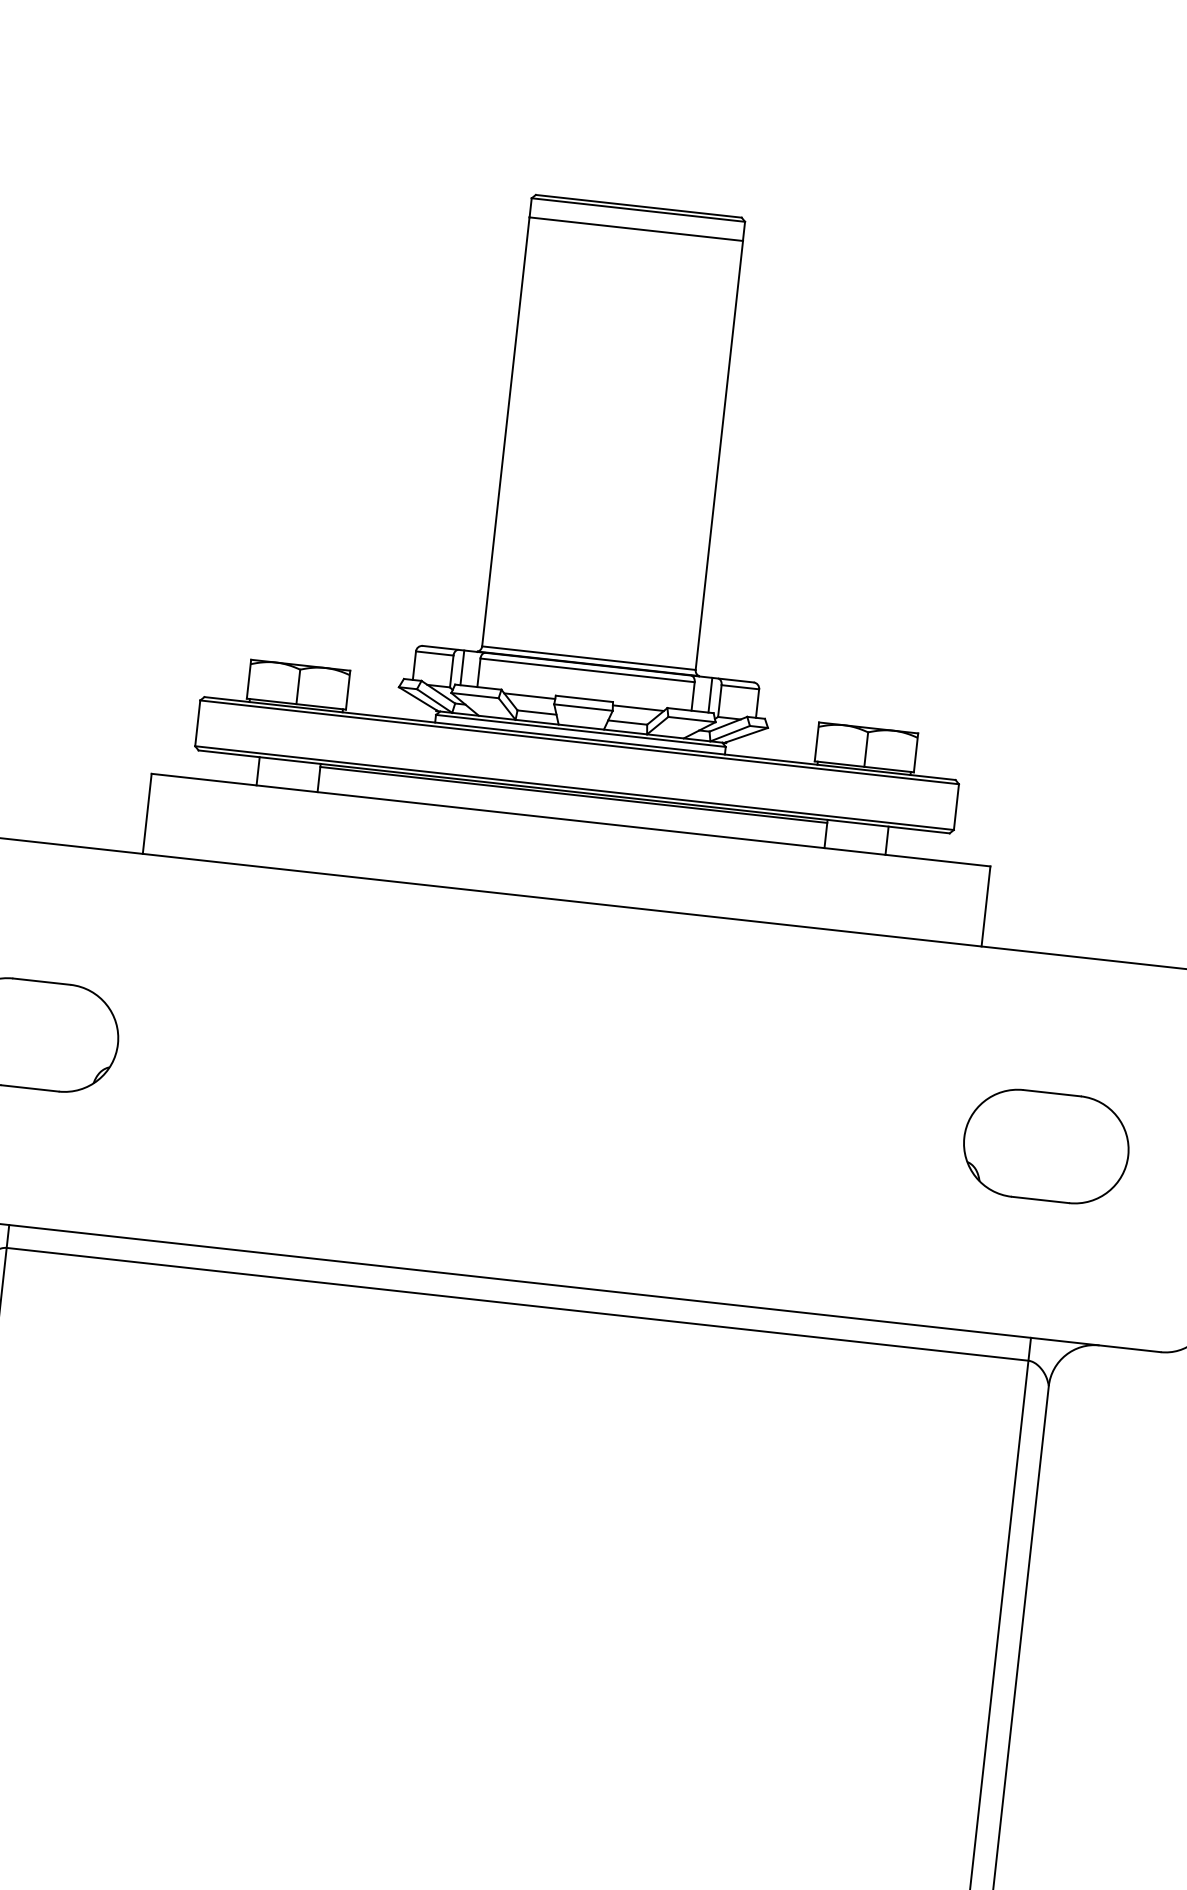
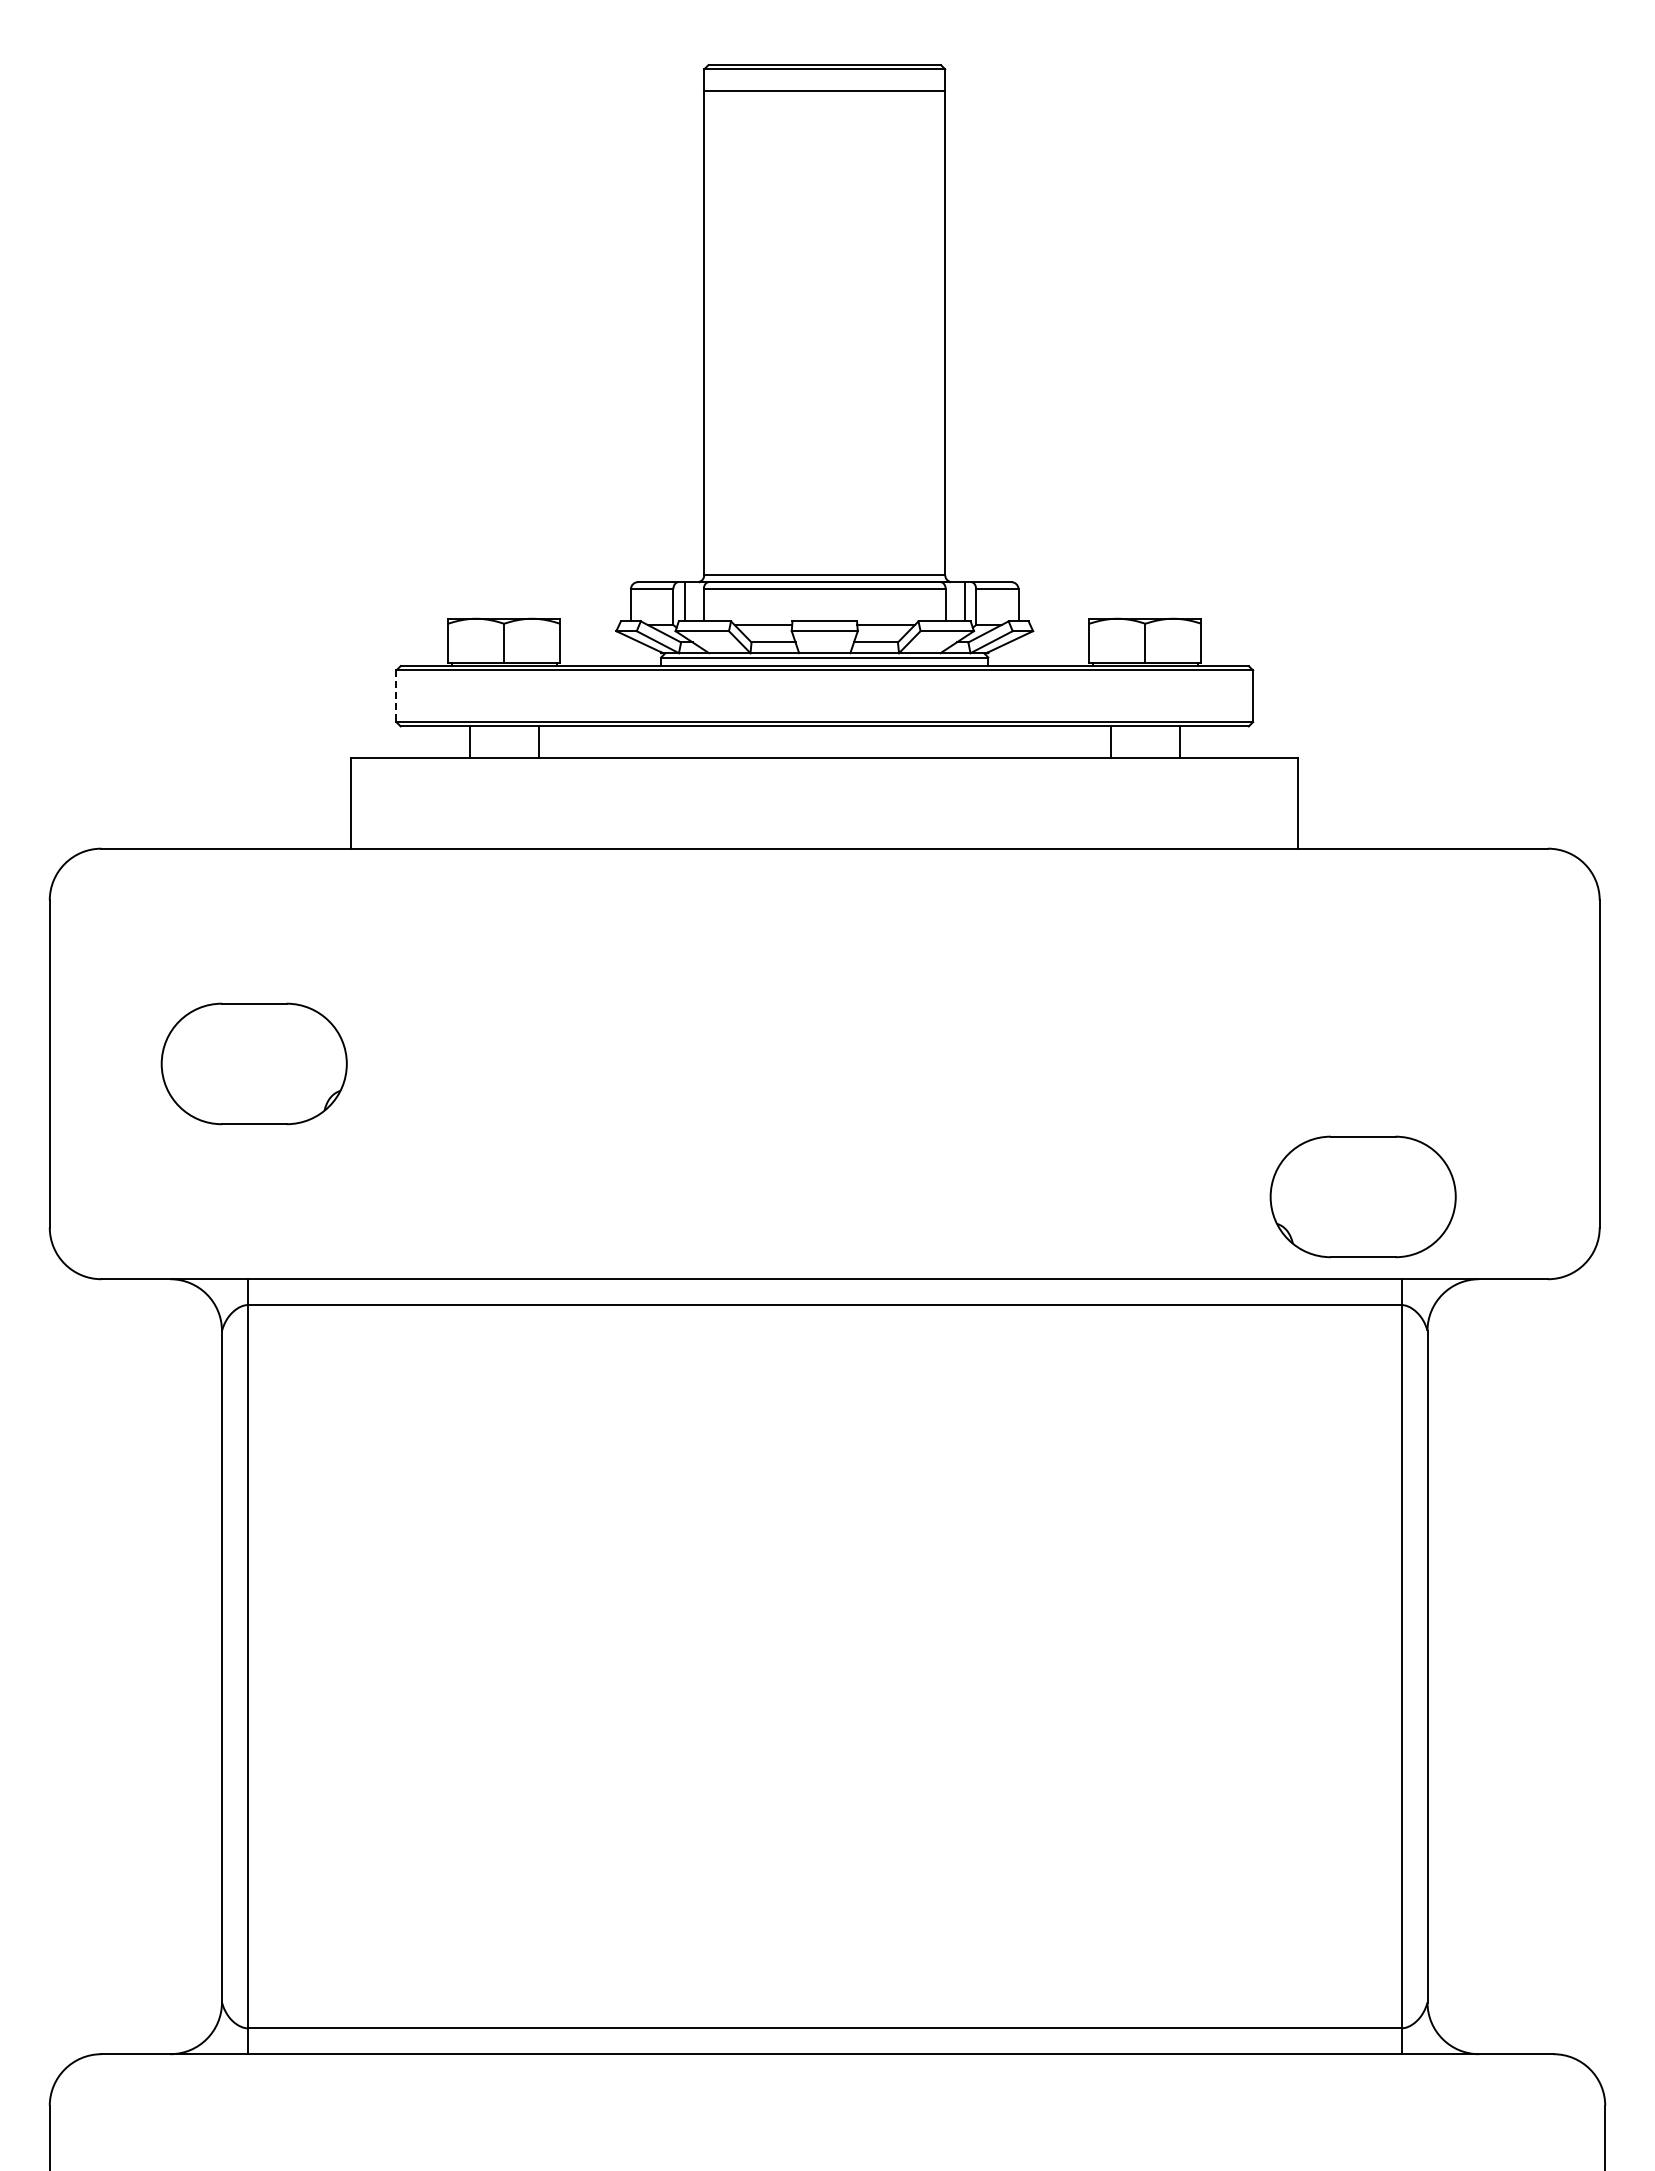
line: (197, 723) -> (396, 696), solid -> dashed
line: (573, 794) -> (824, 729), removed
part: (1045, 1146) -> (1362, 1196), moved

